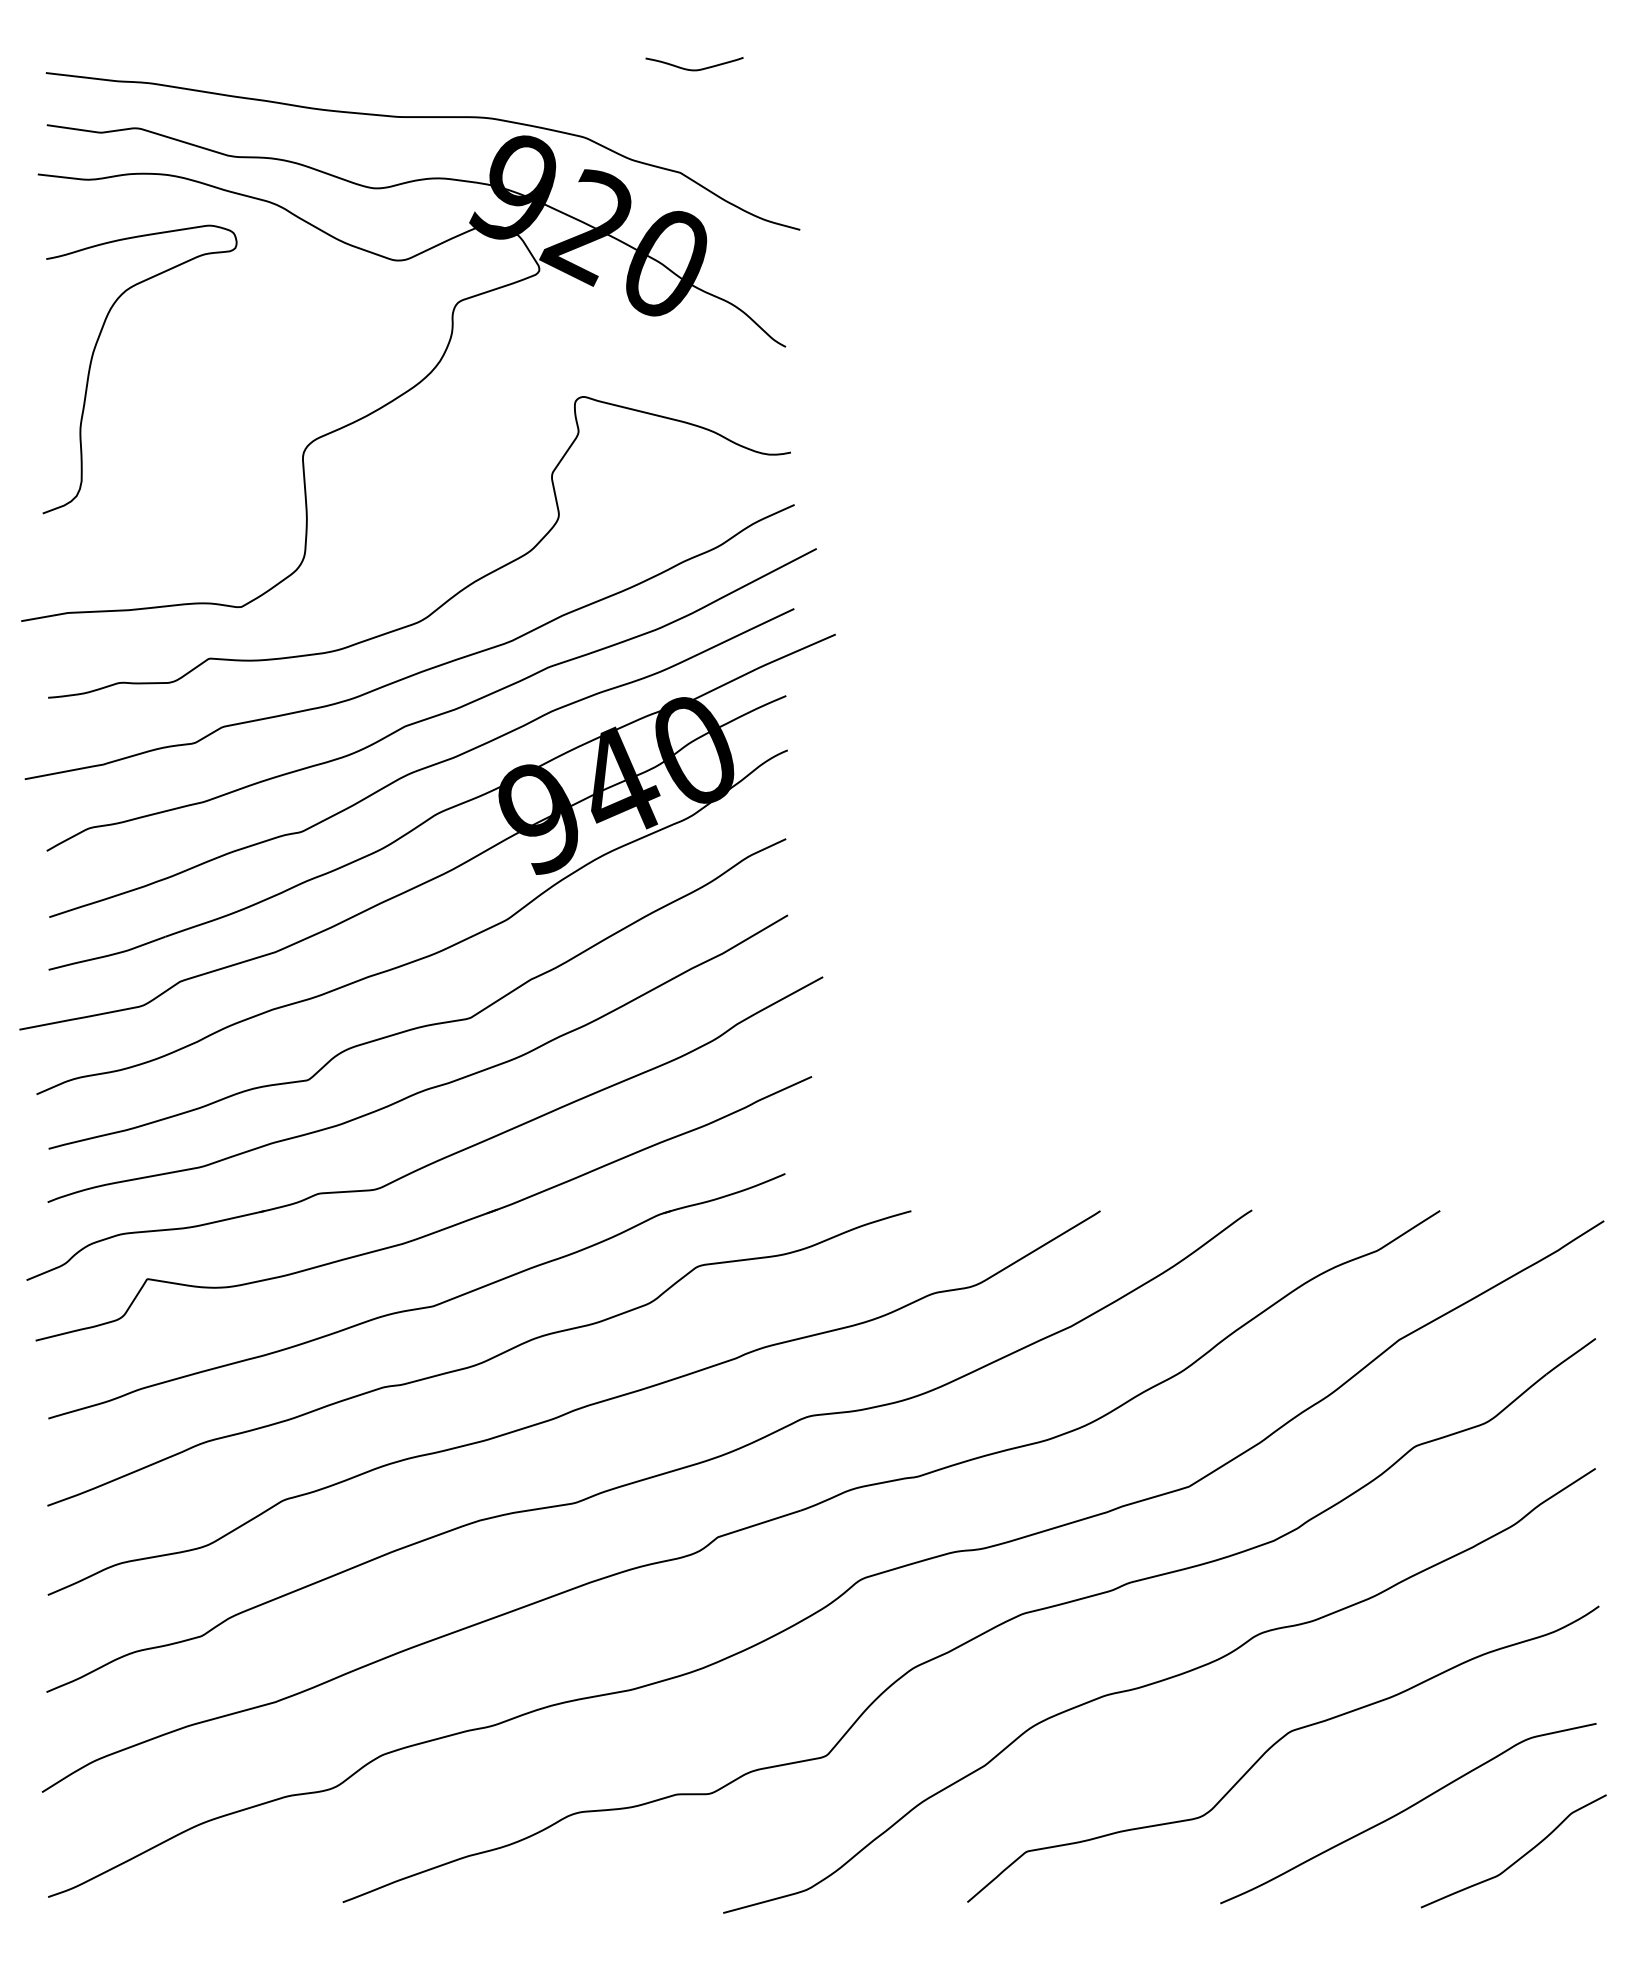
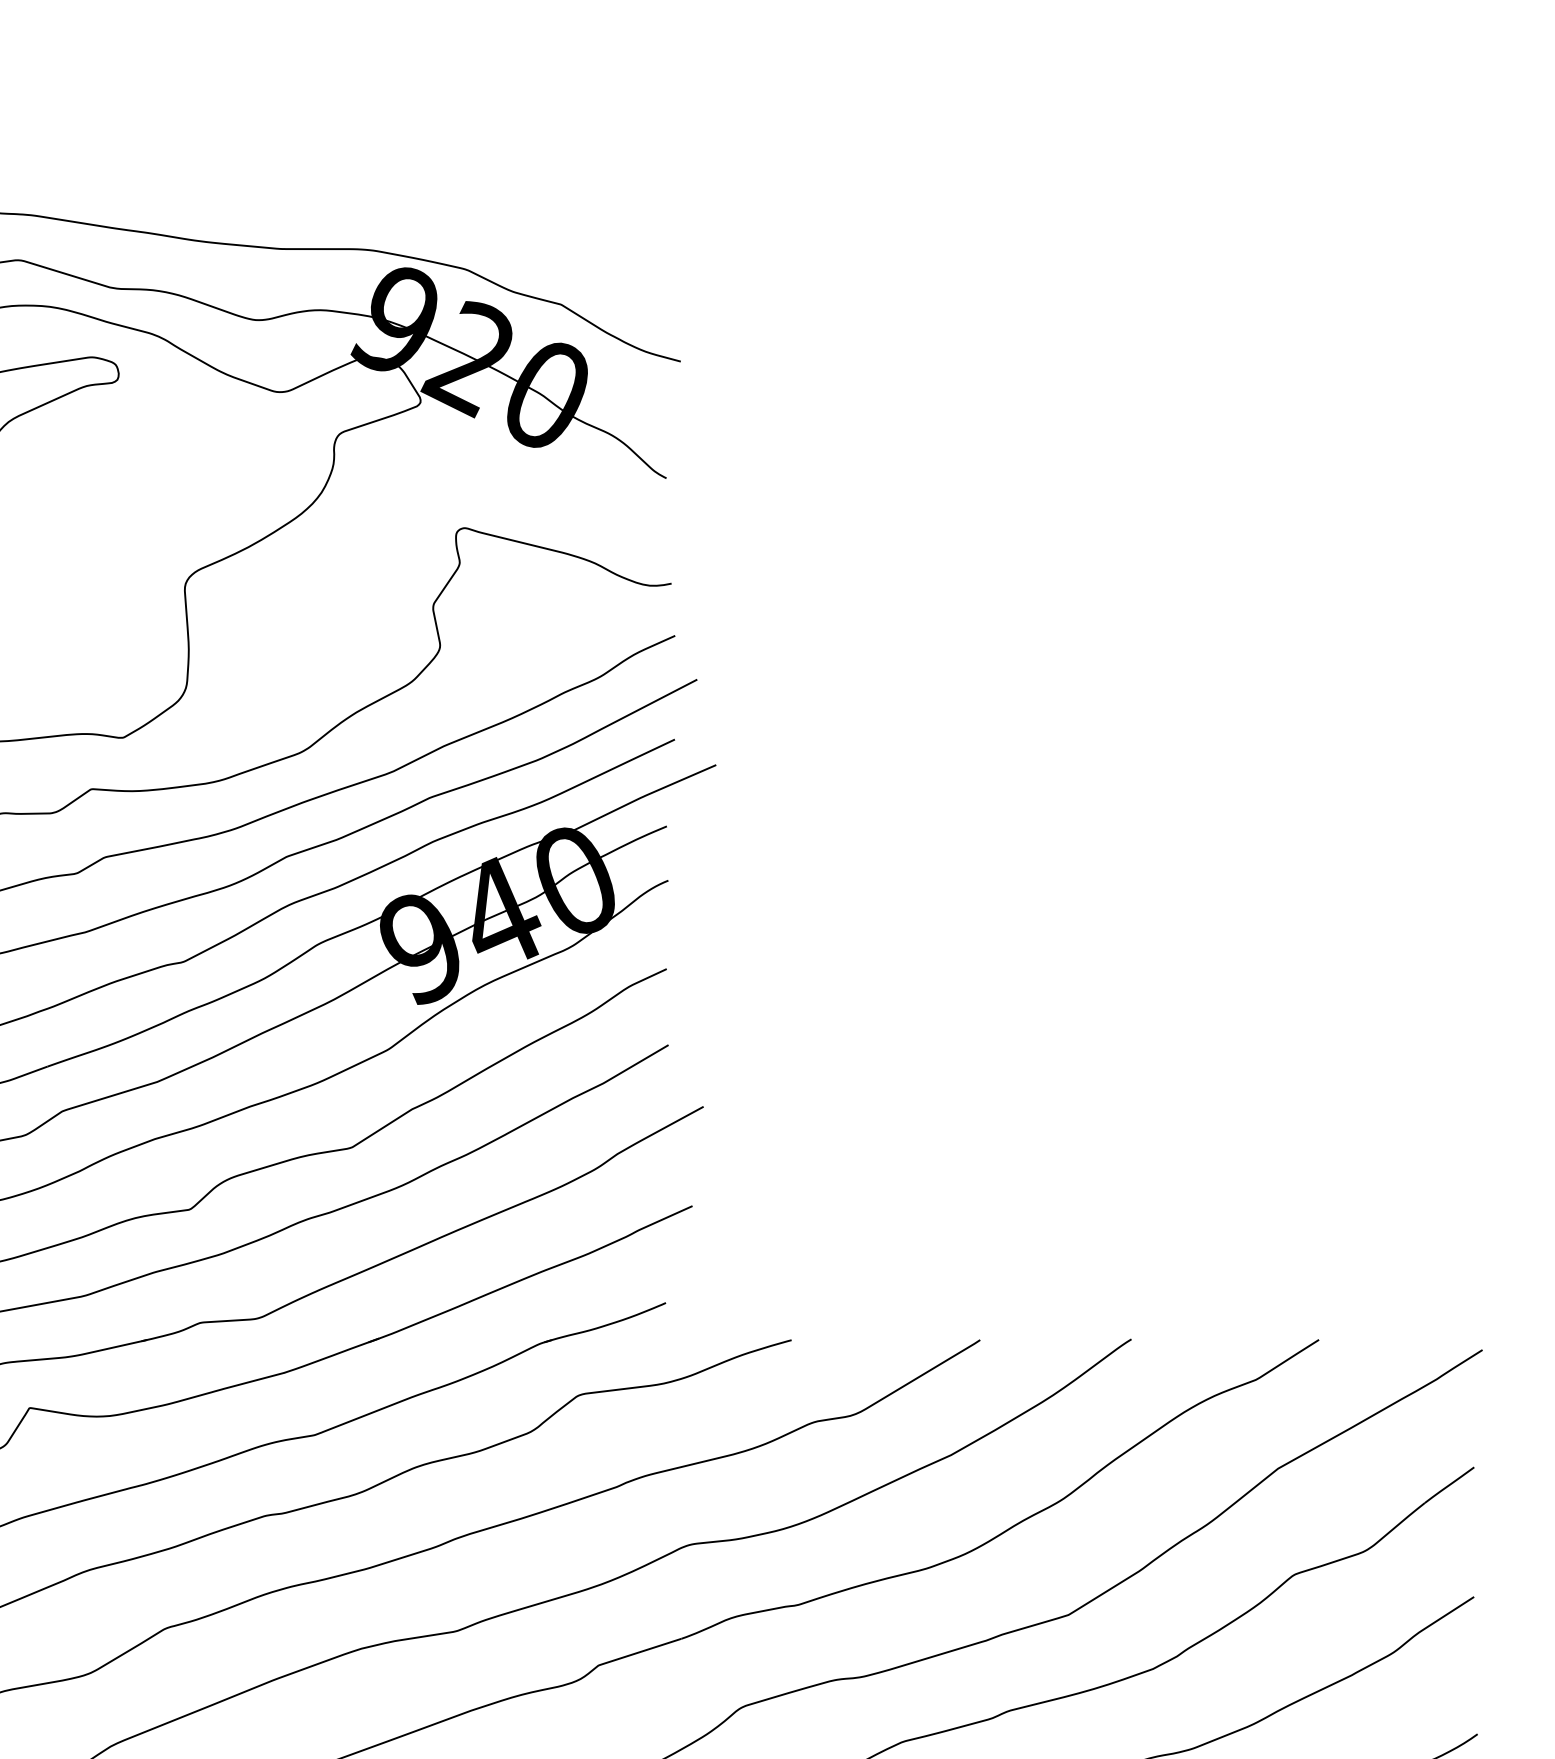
curve: (694, 69) -> (575, 201), removed

